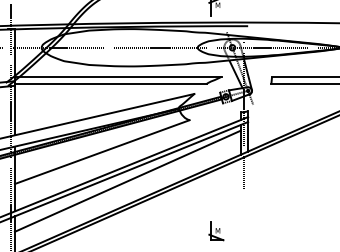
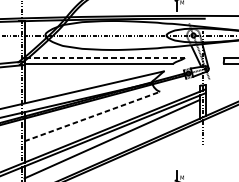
line: (117, 76) -> (104, 57), solid -> dashed
line: (102, 152) -> (92, 116), solid -> dashed

